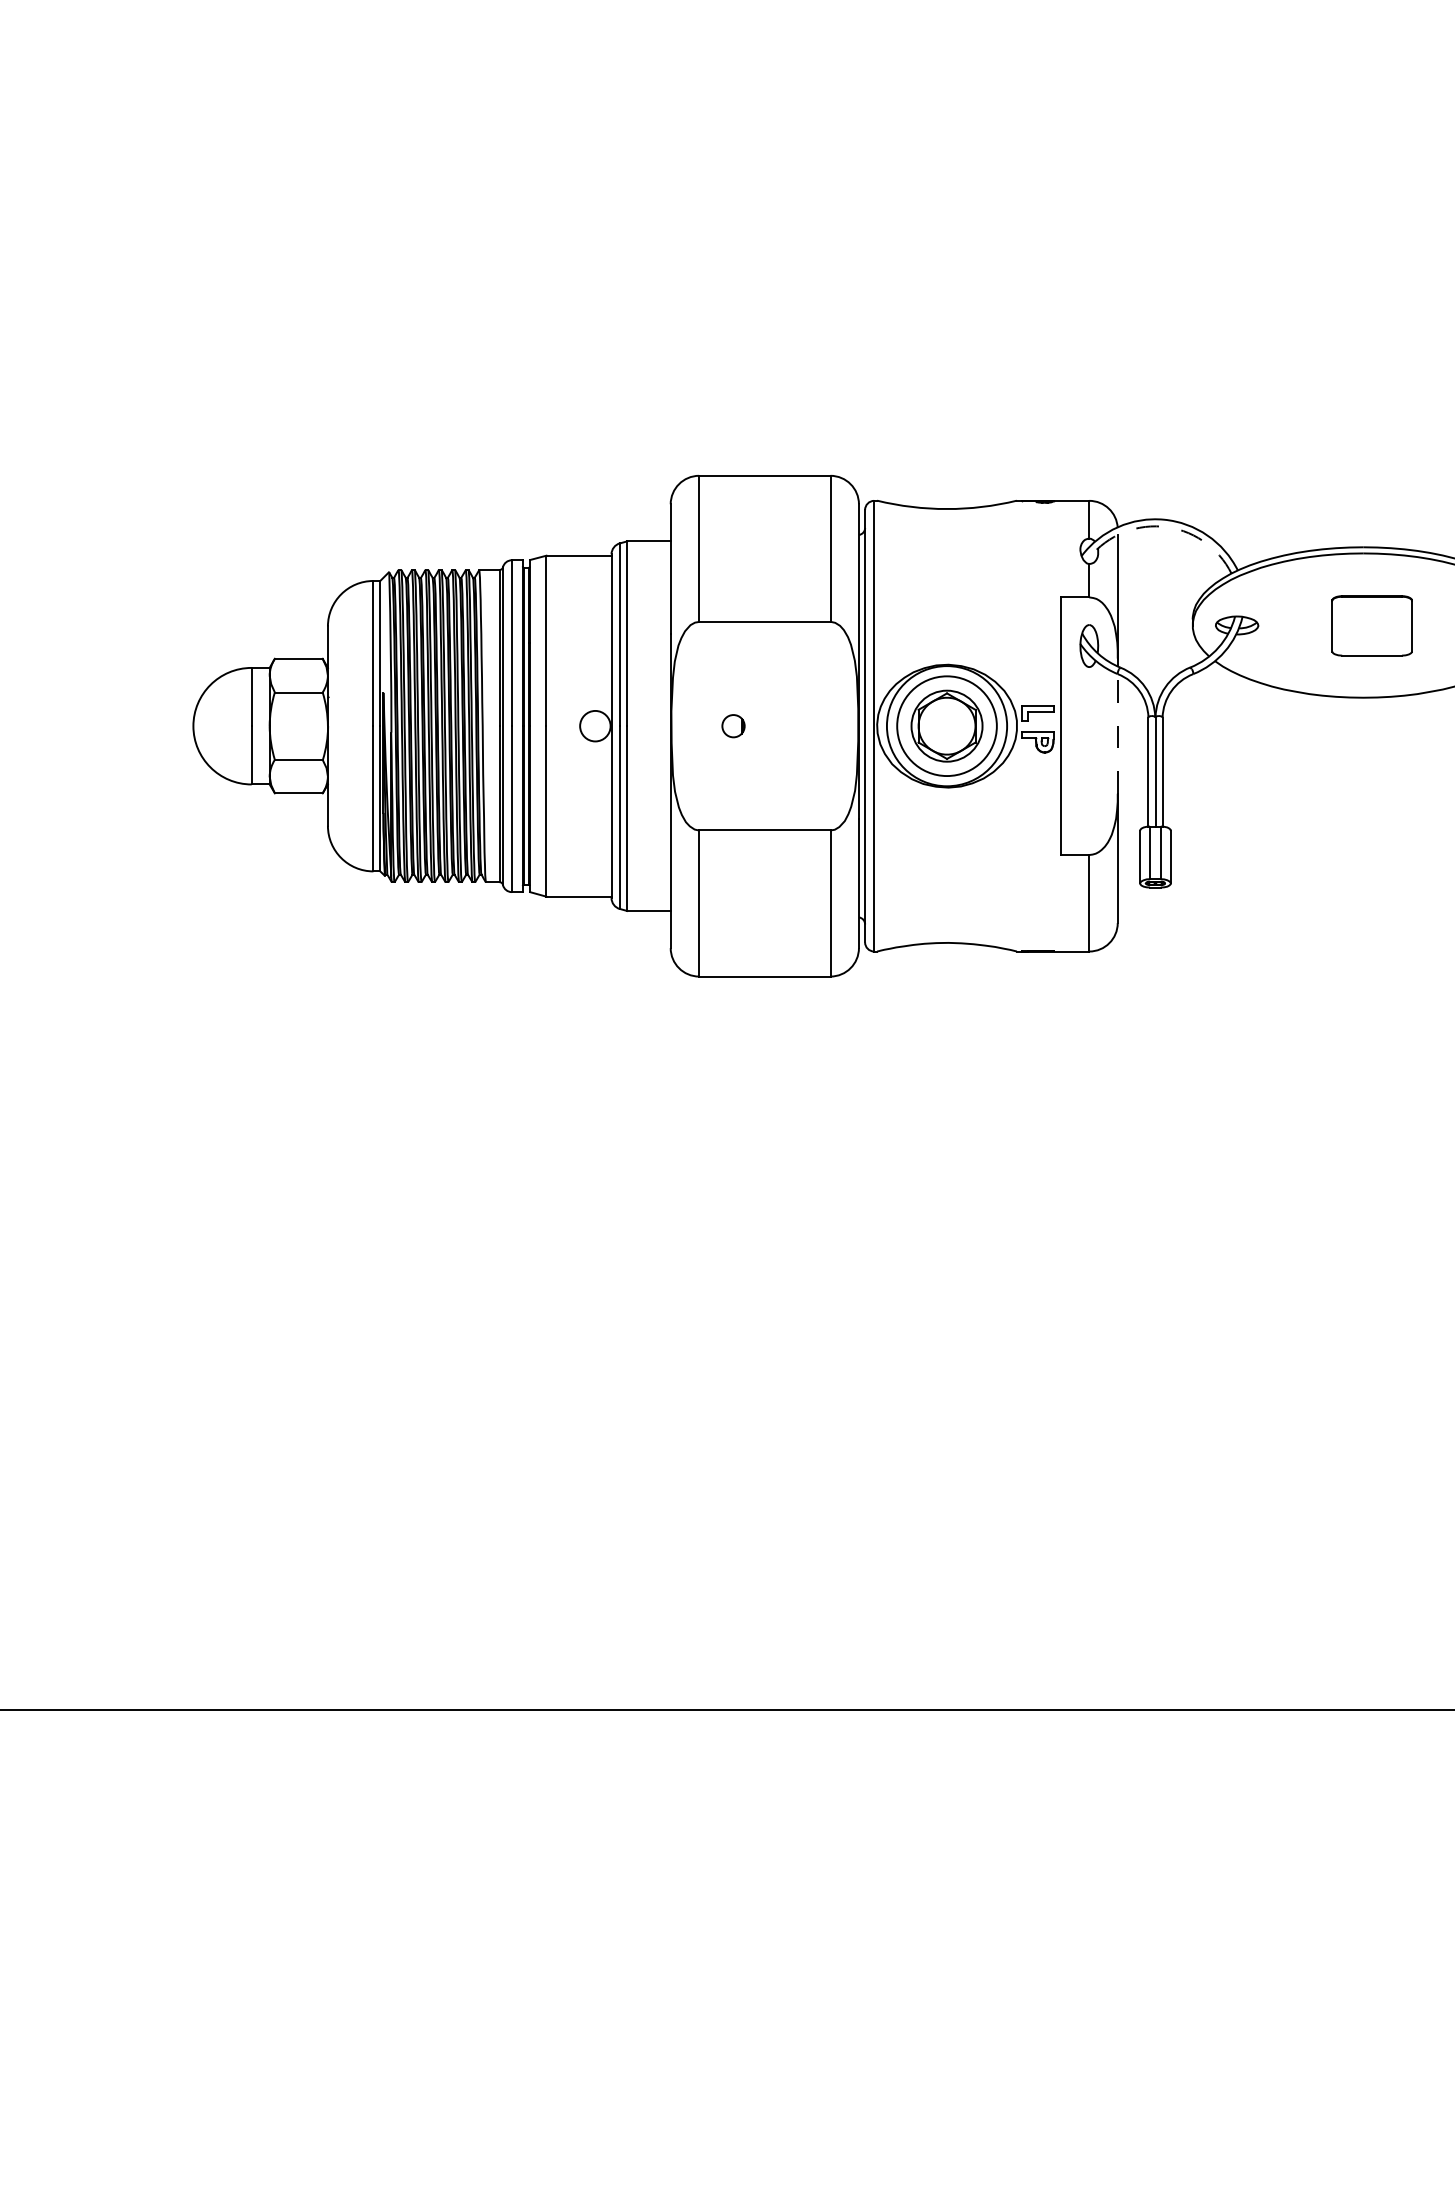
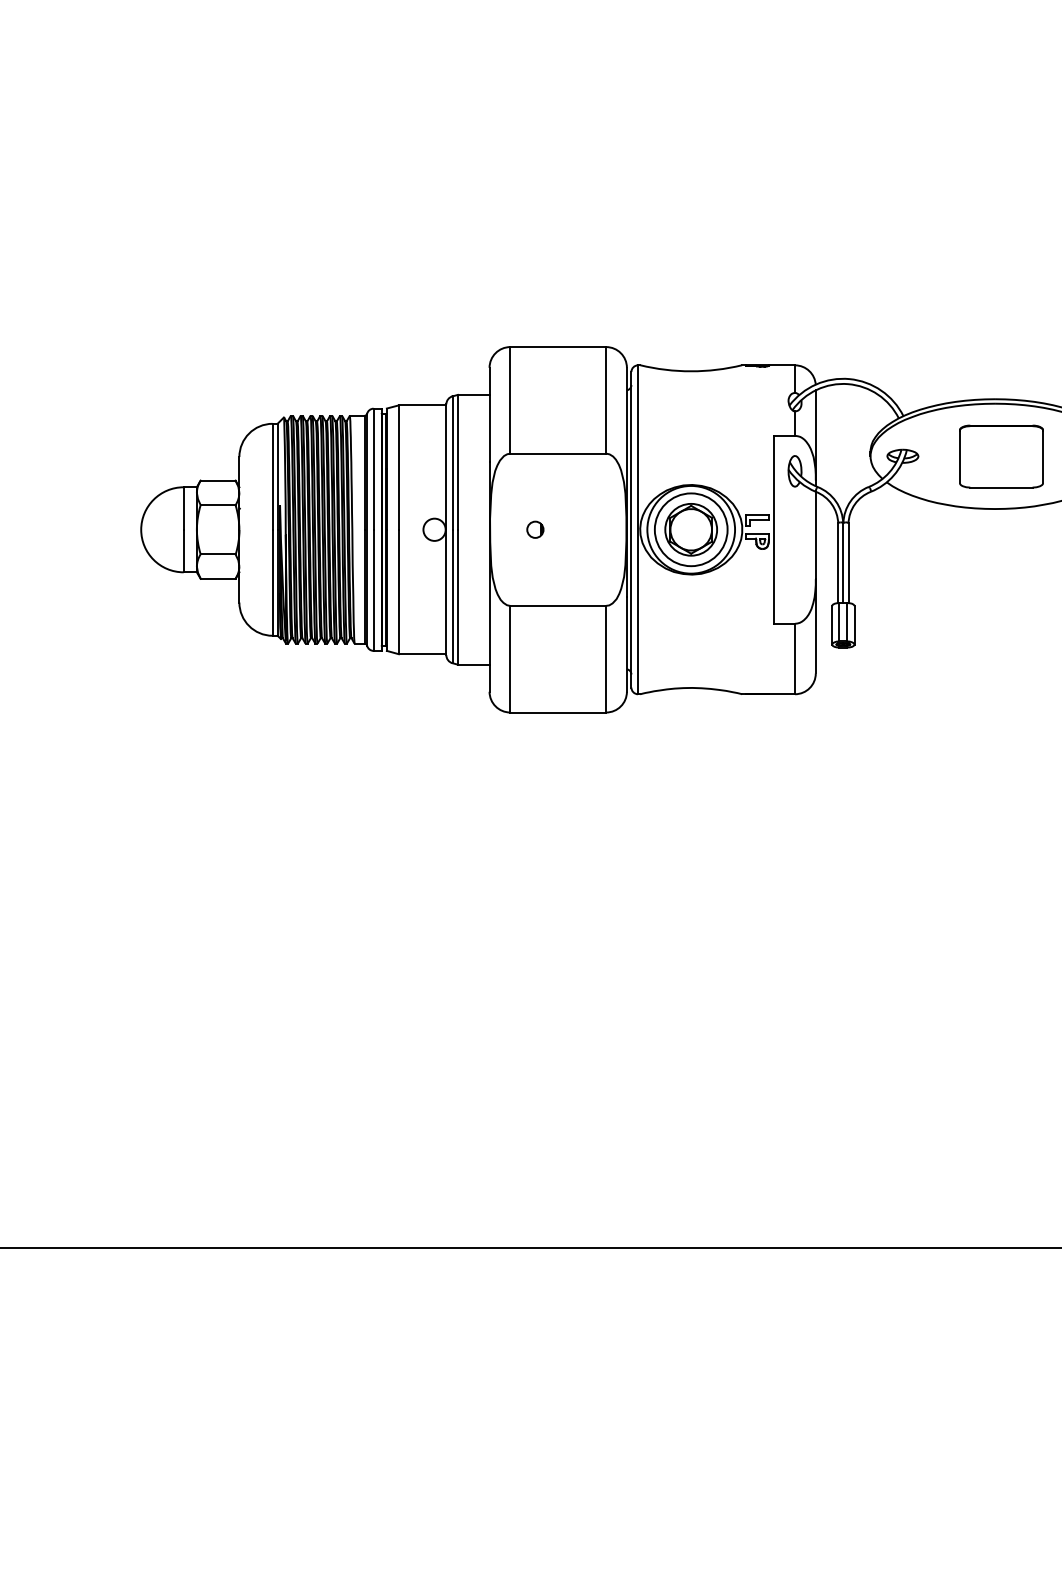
arc: (1161, 526) -> (847, 384), dashed -> solid
part: (1371, 625) -> (1000, 456), size x1.43
line: (1117, 733) -> (815, 535), dashed -> solid

